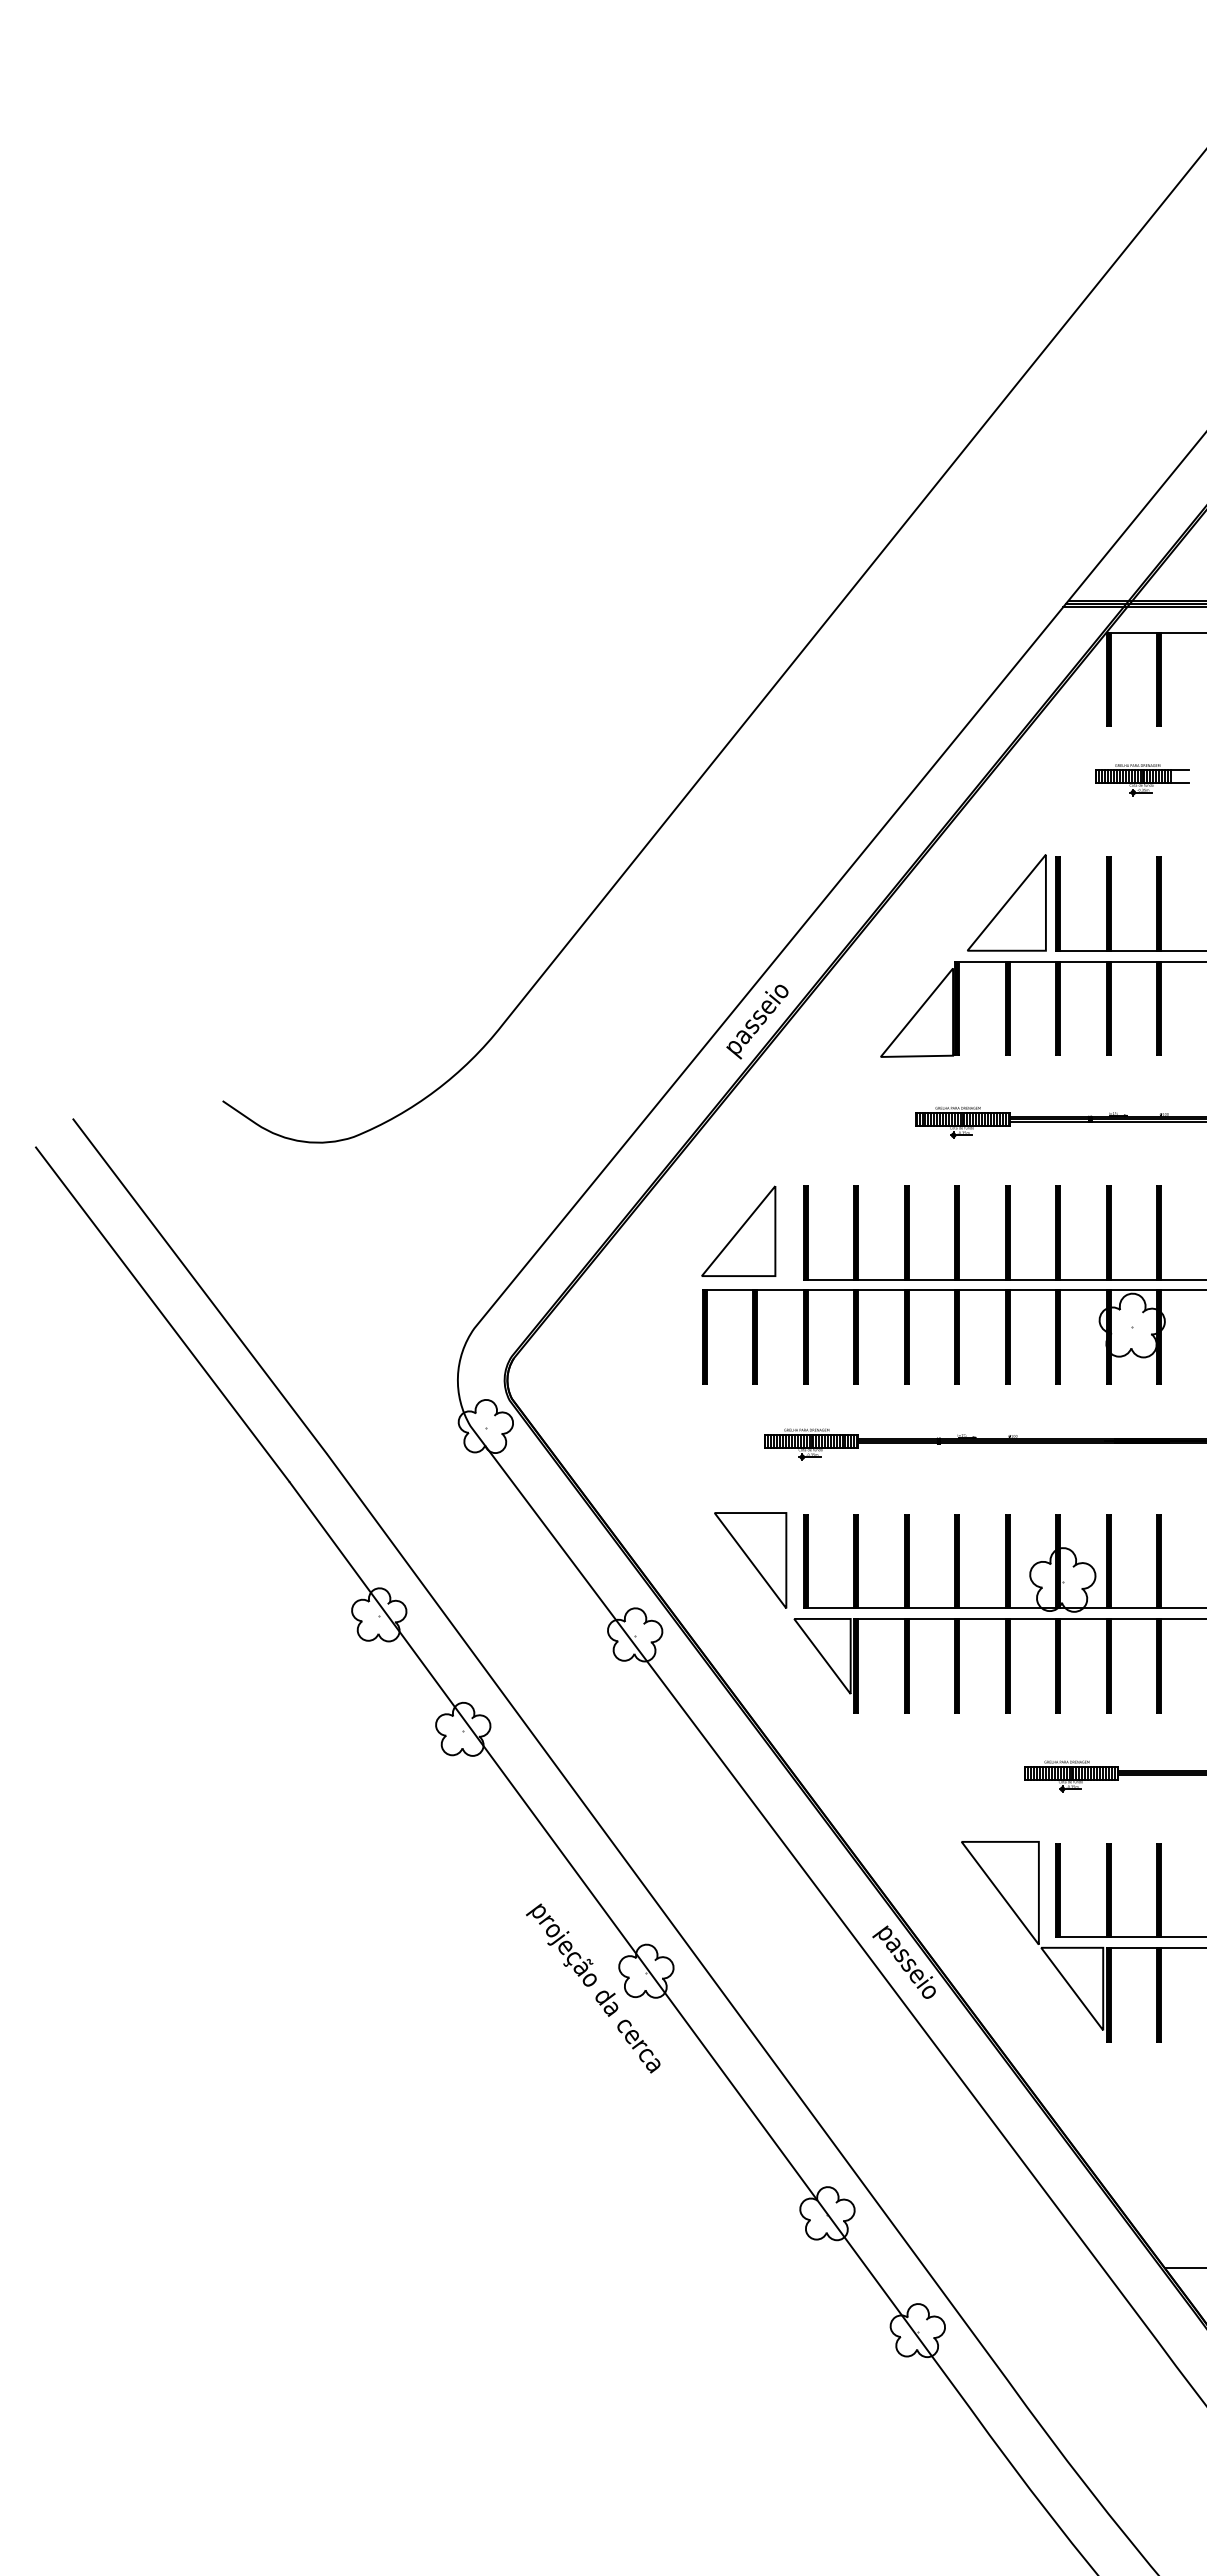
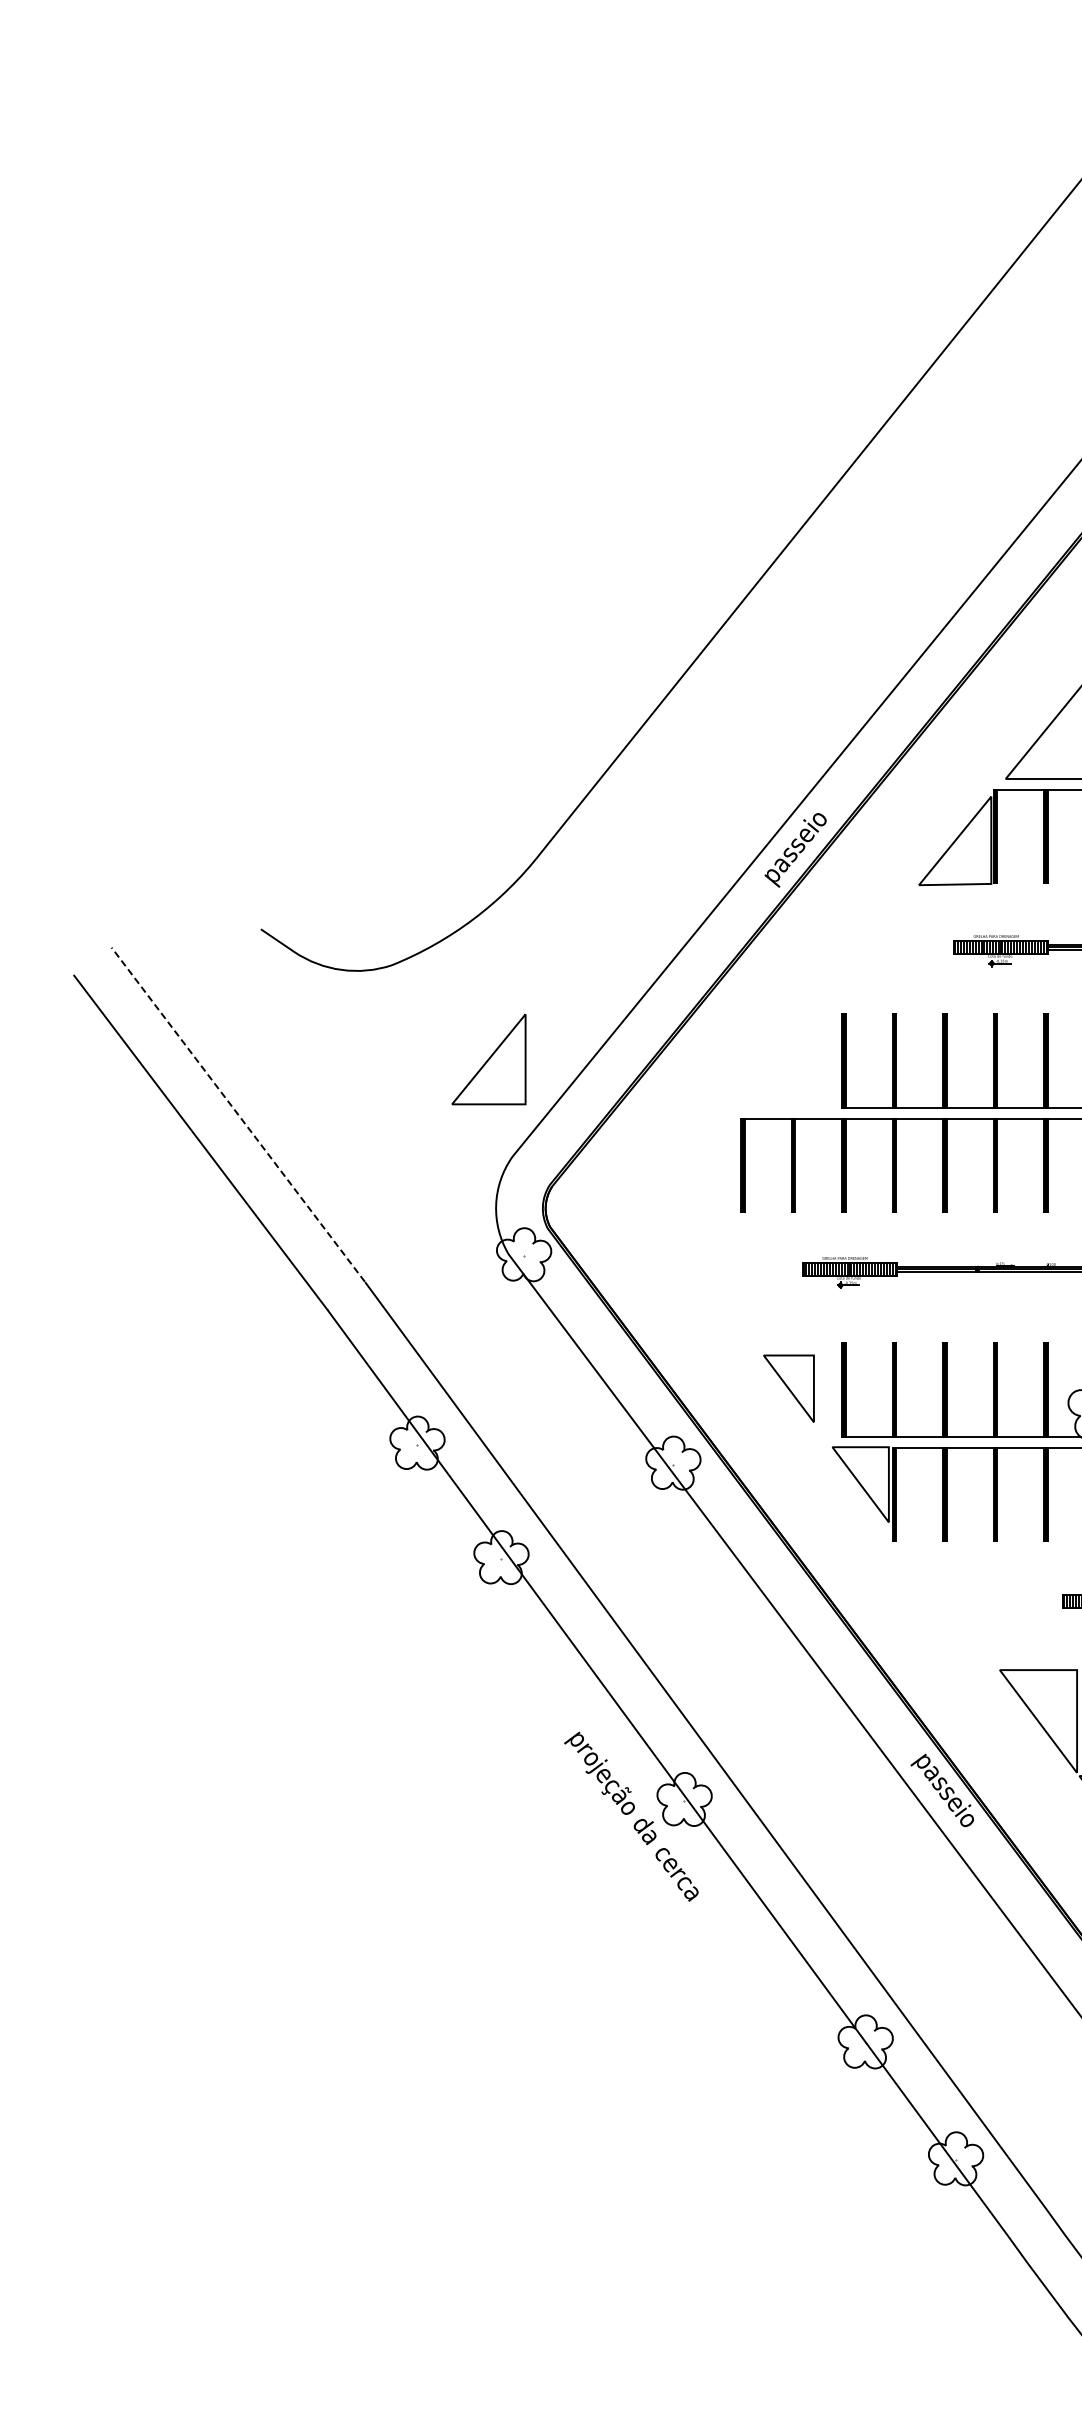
part: (738, 1230) -> (488, 1058), moved
line: (200, 1286) -> (238, 1114), solid -> dashed
part: (750, 1560) -> (788, 1388), size x0.7

